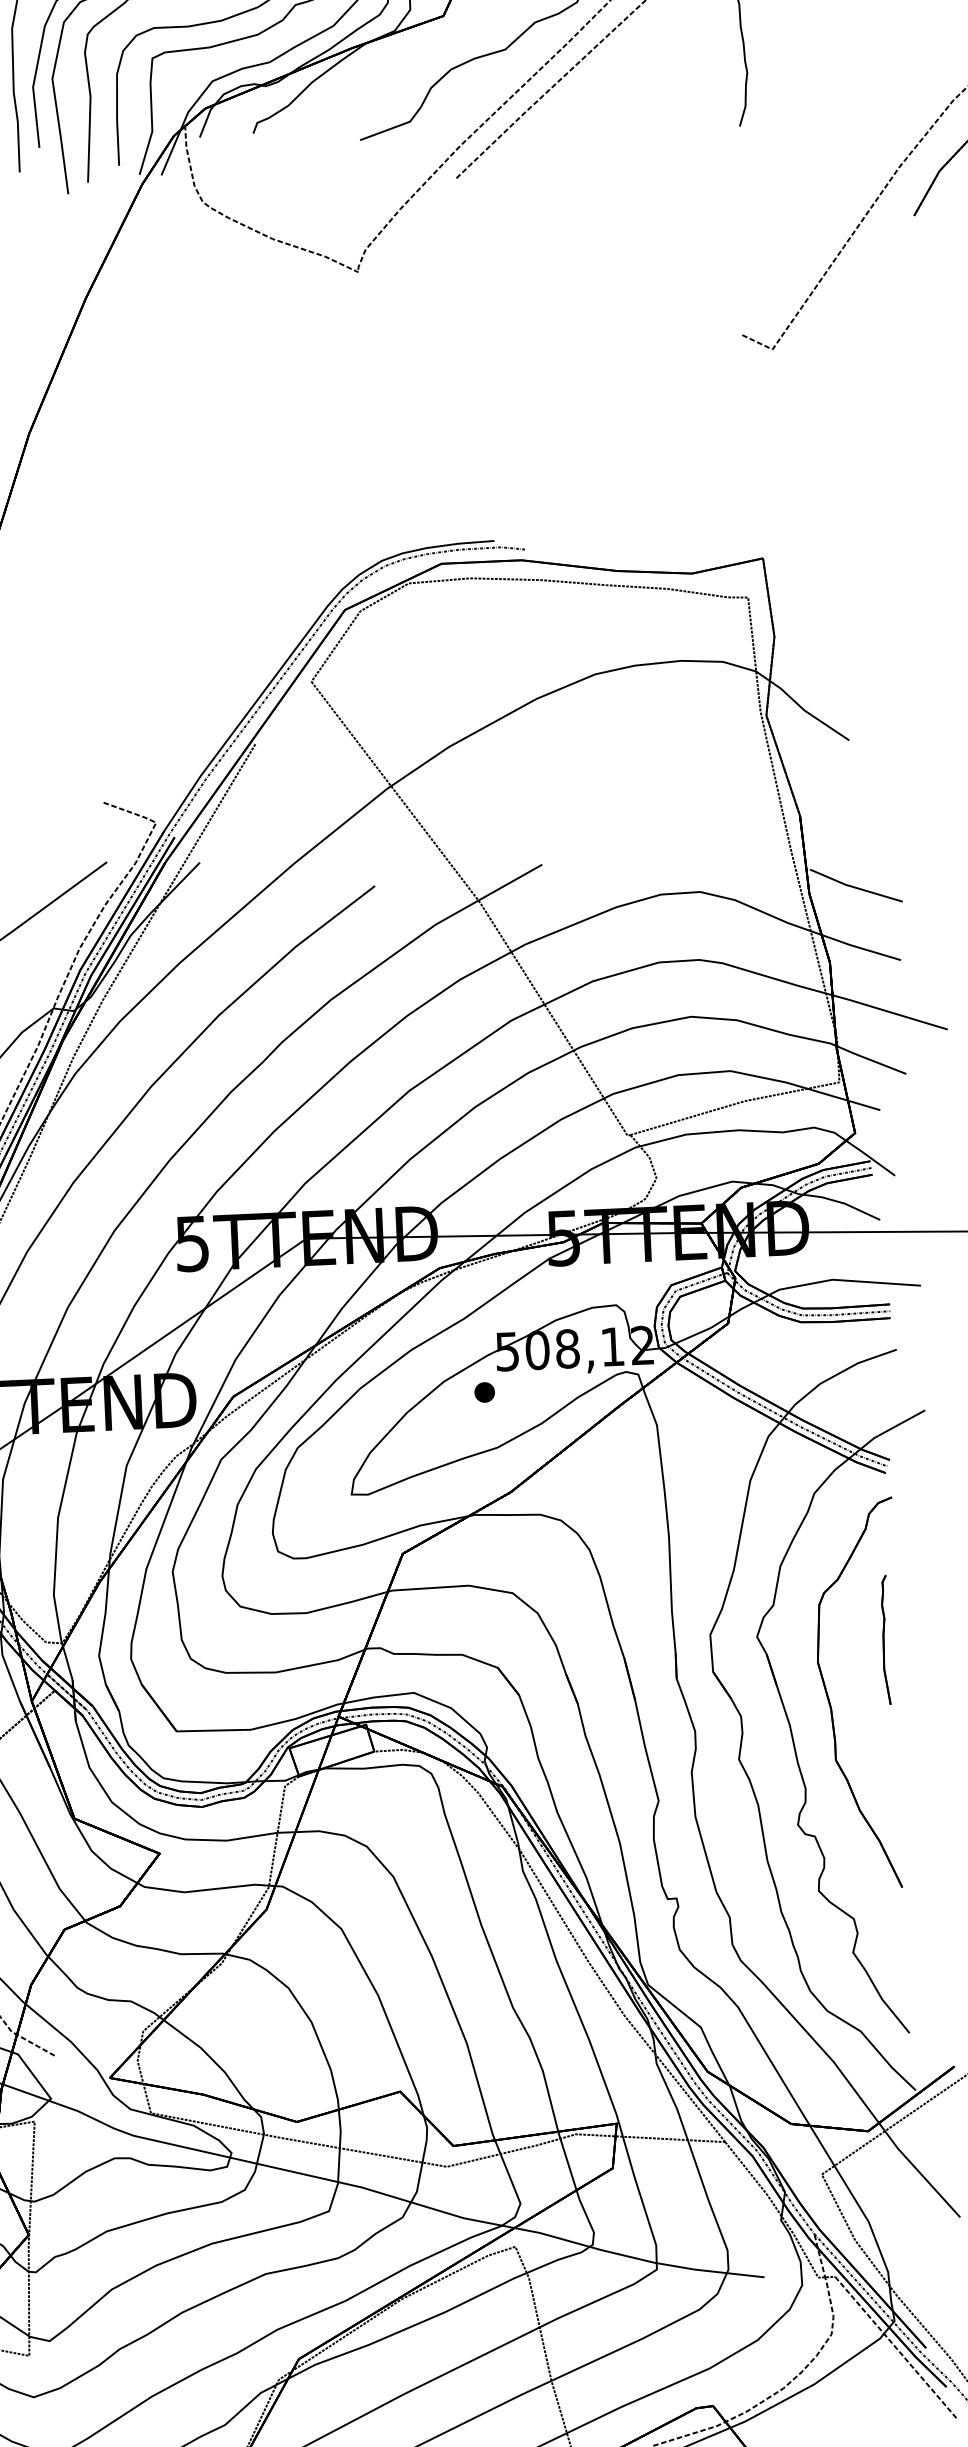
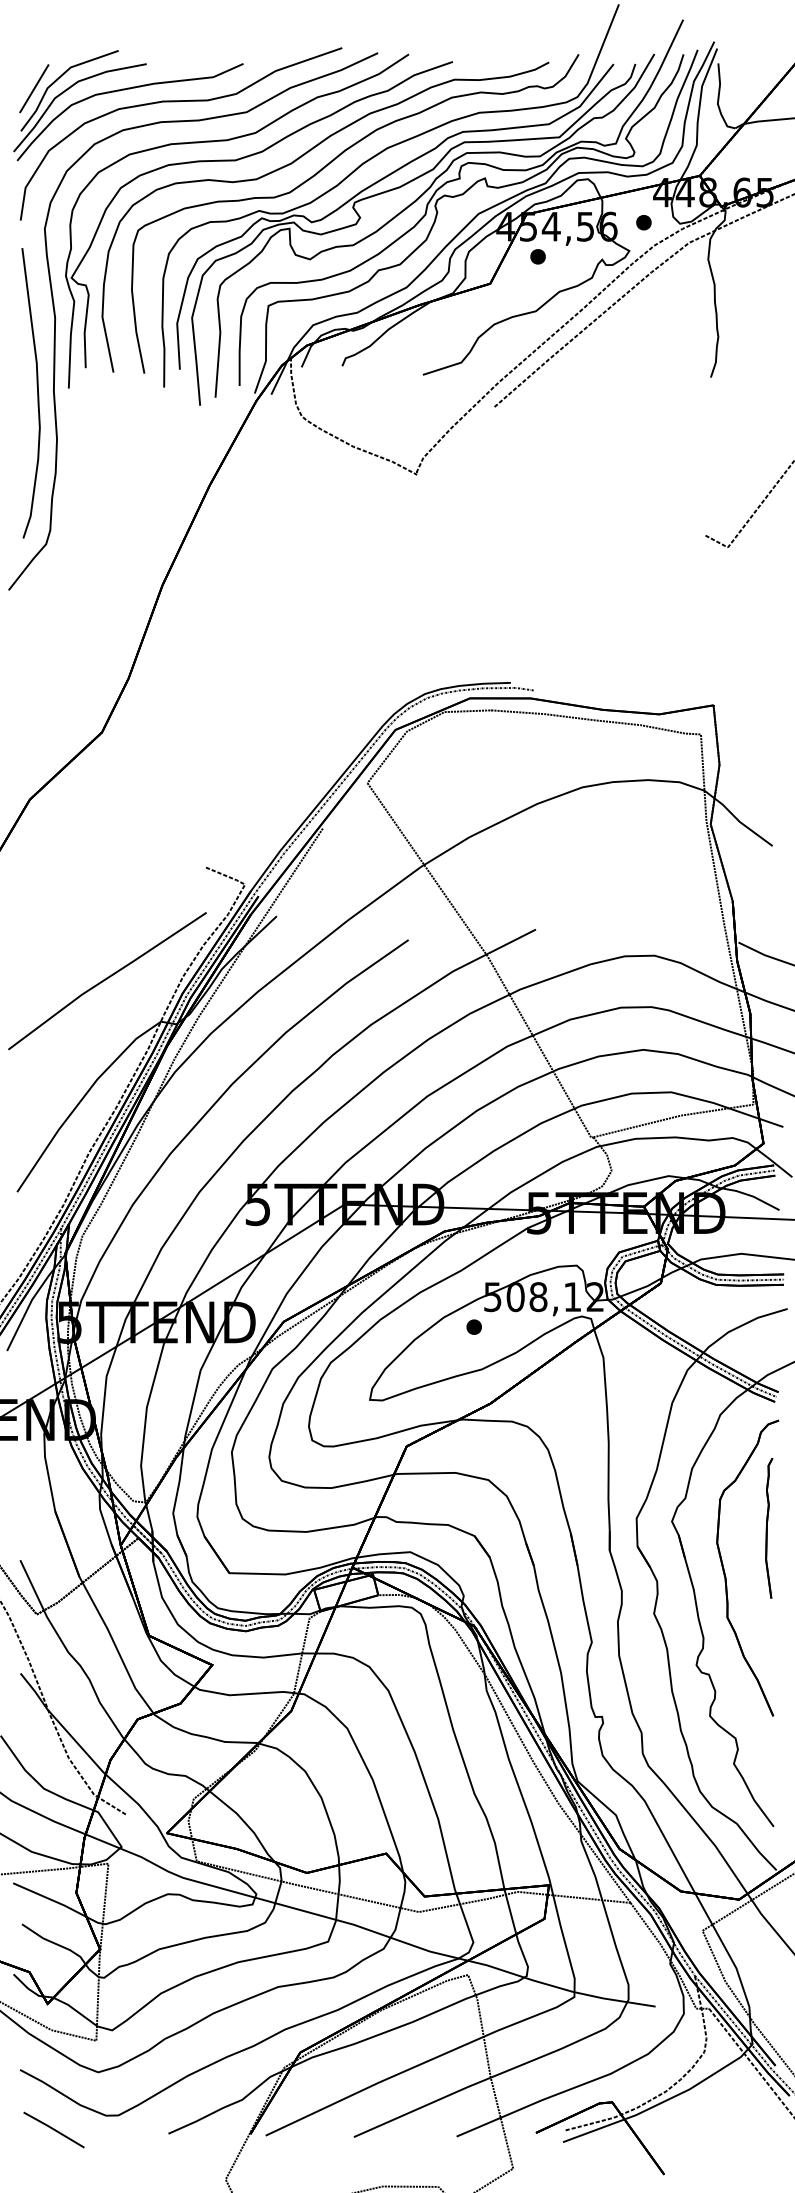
part: (886, 1640) -> (769, 1528), size x1.43

